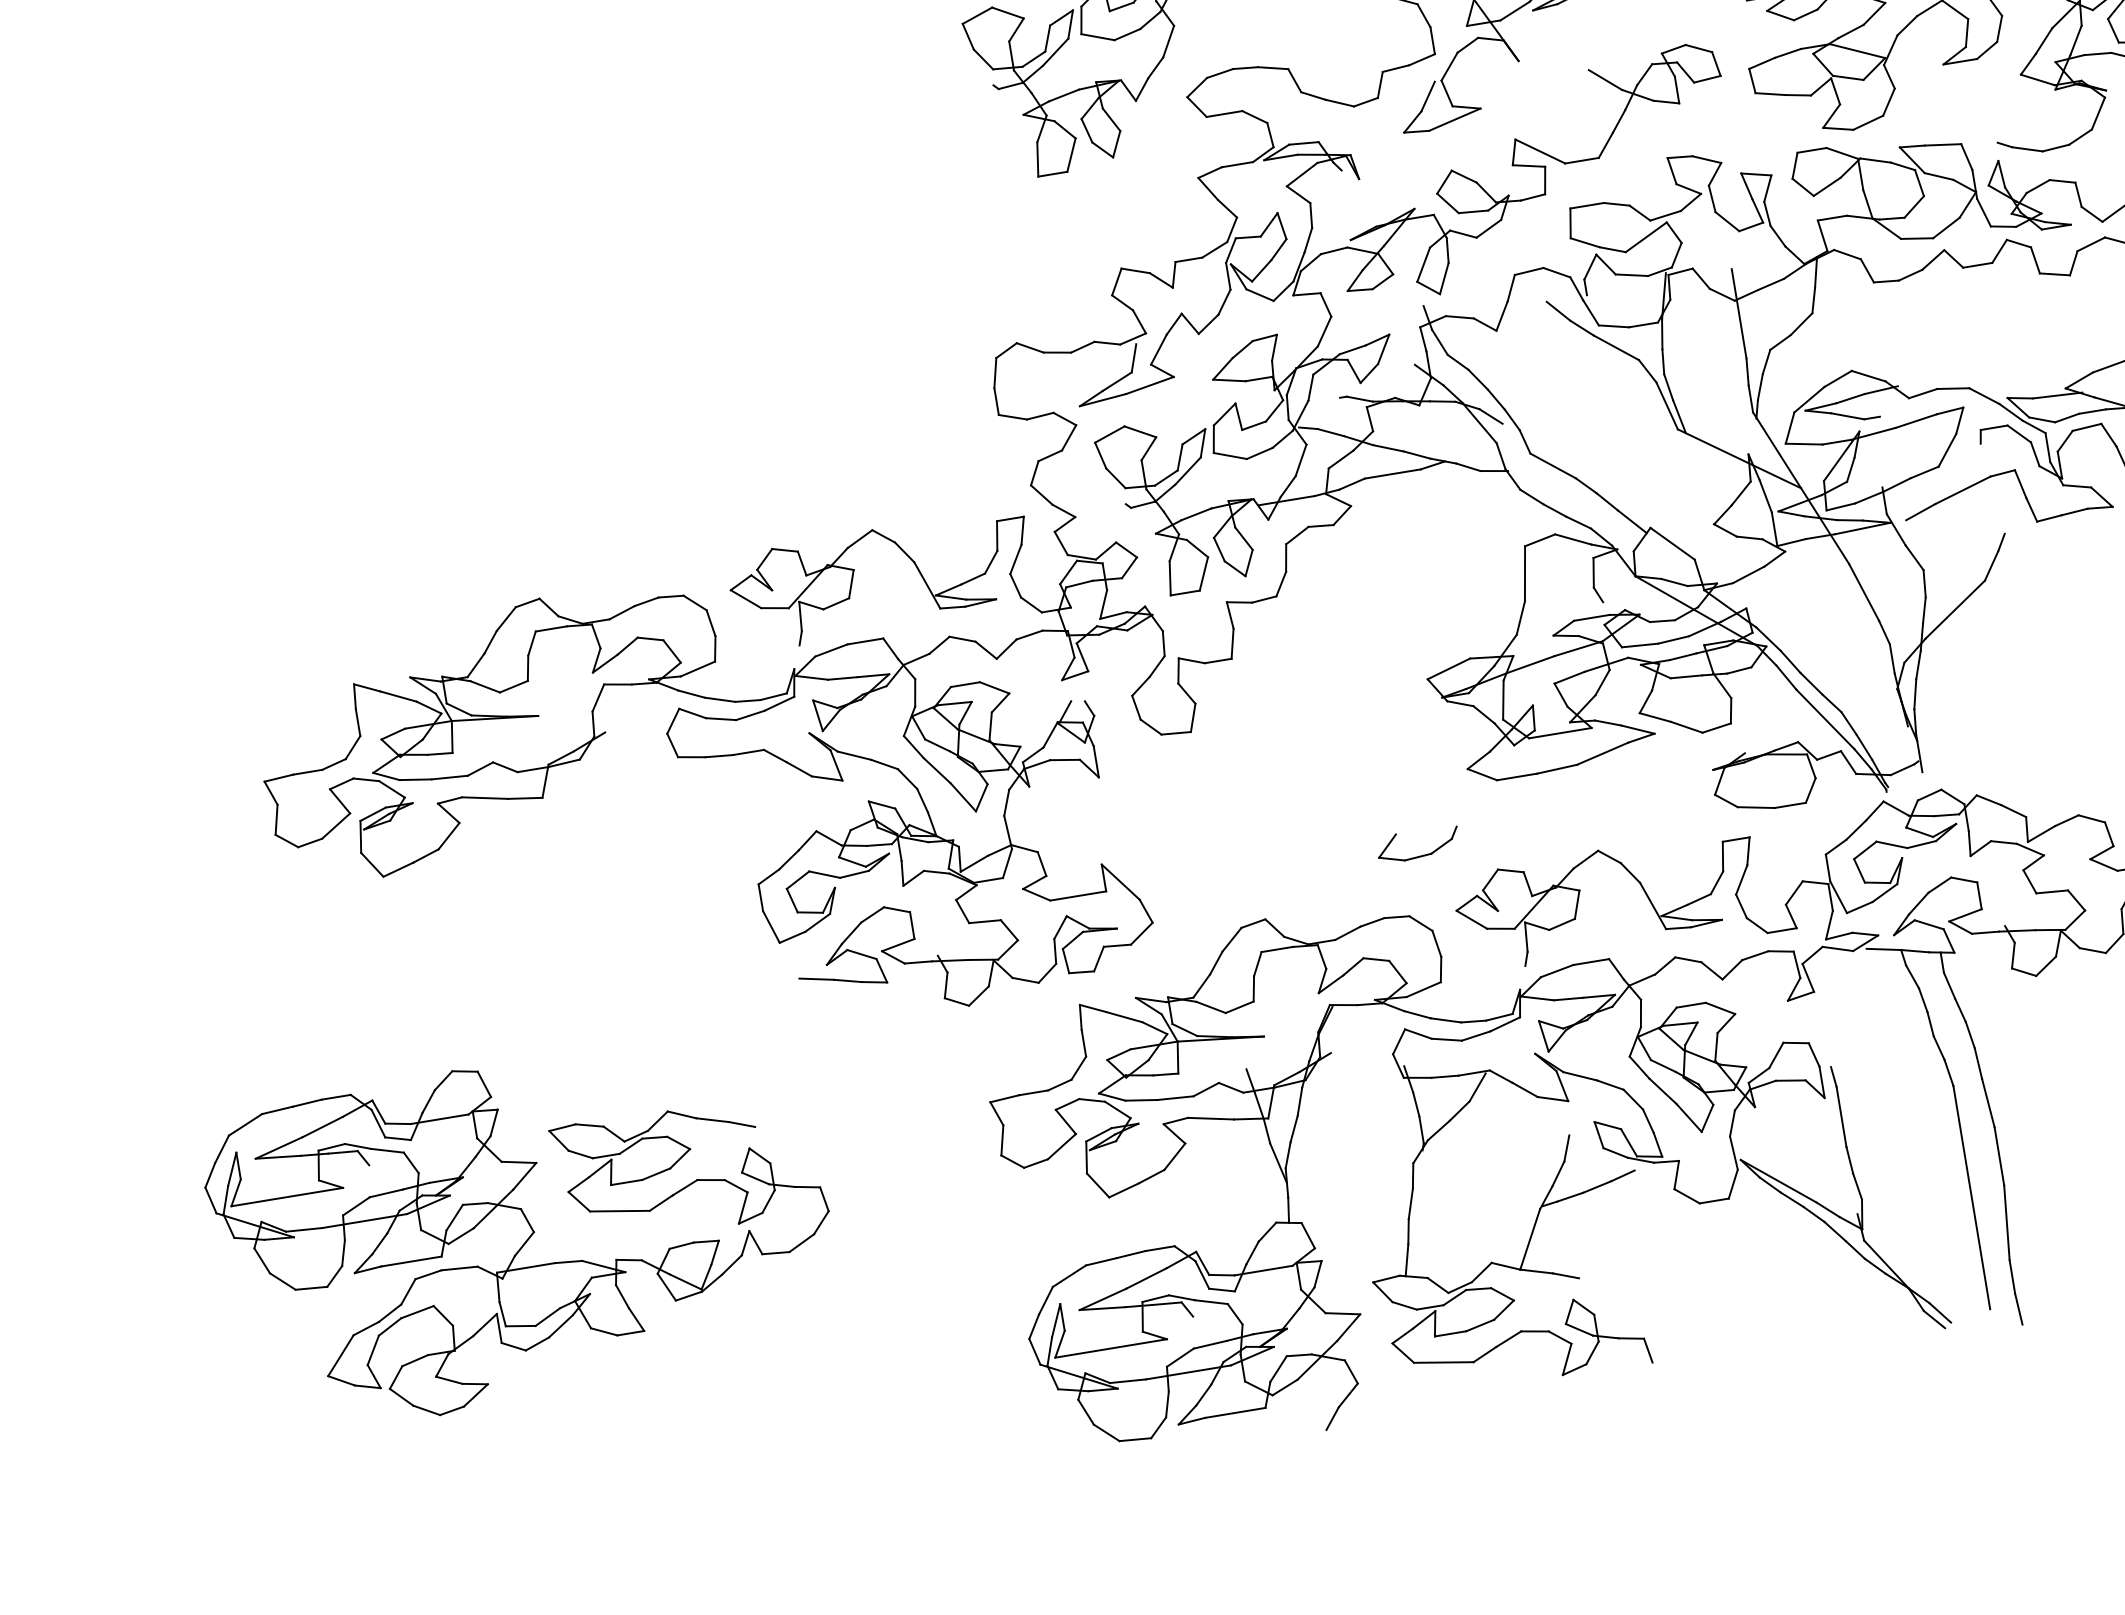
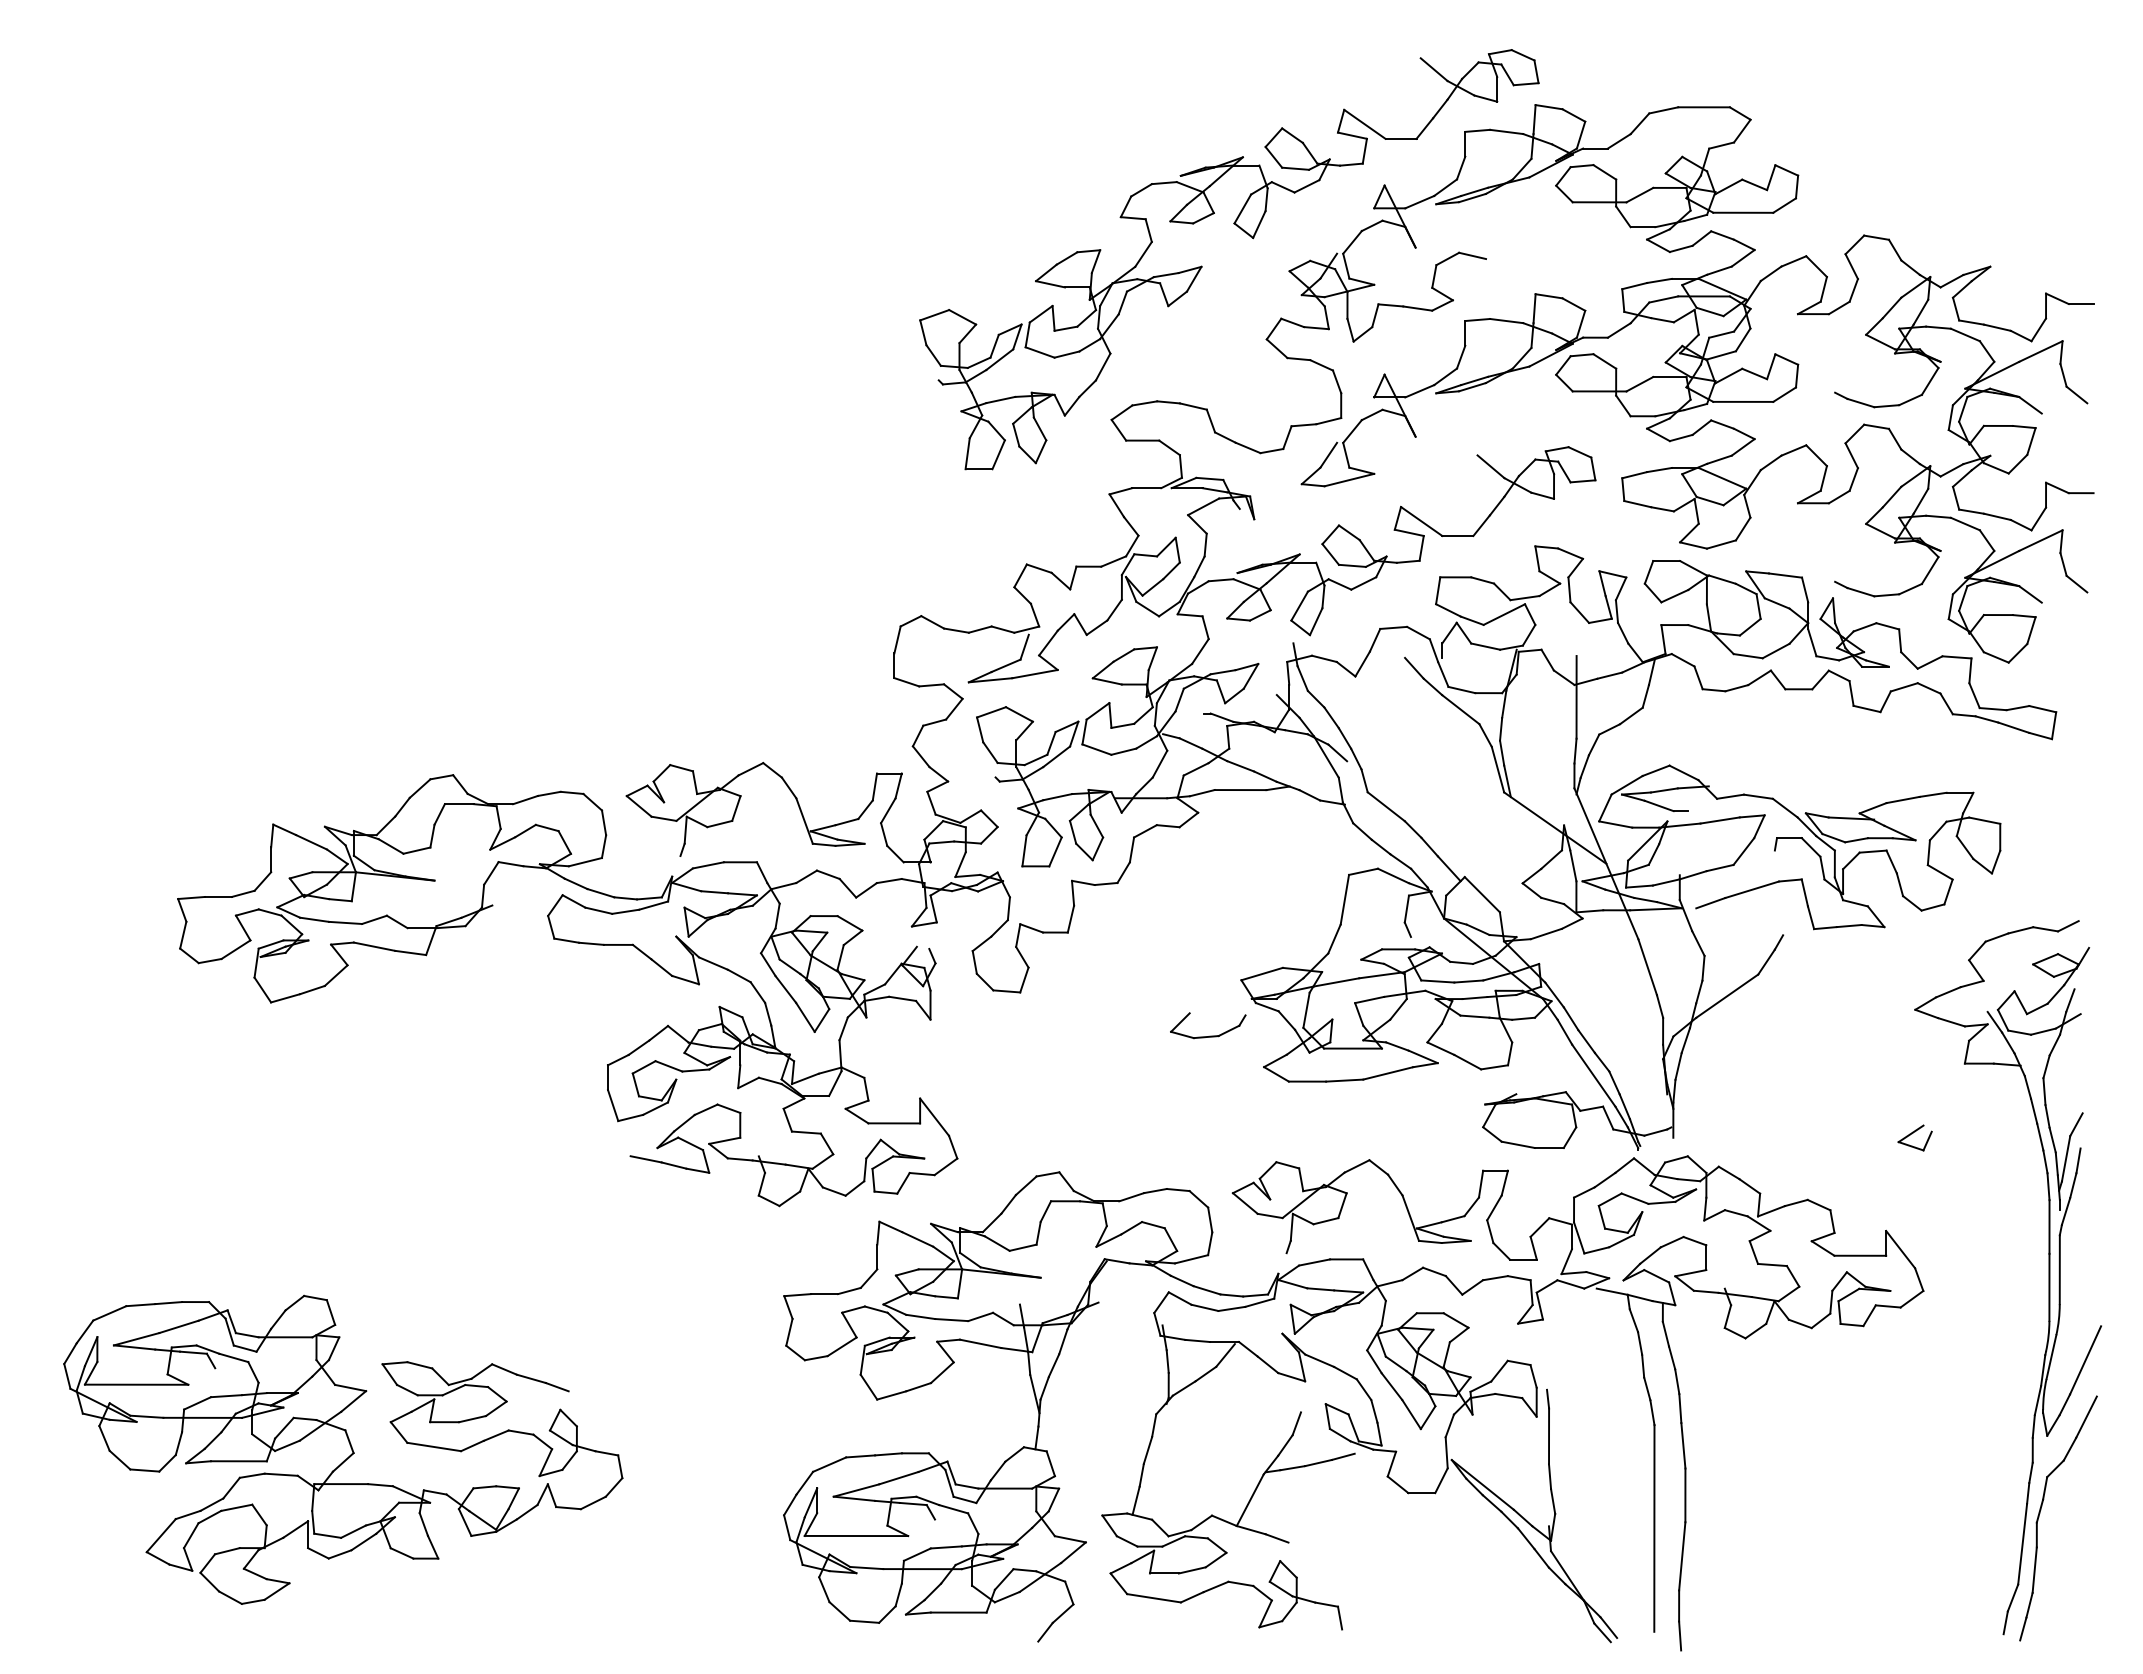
part: (1421, 854) -> (1209, 1035), moved
part: (528, 1224) -> (349, 1445), moved

